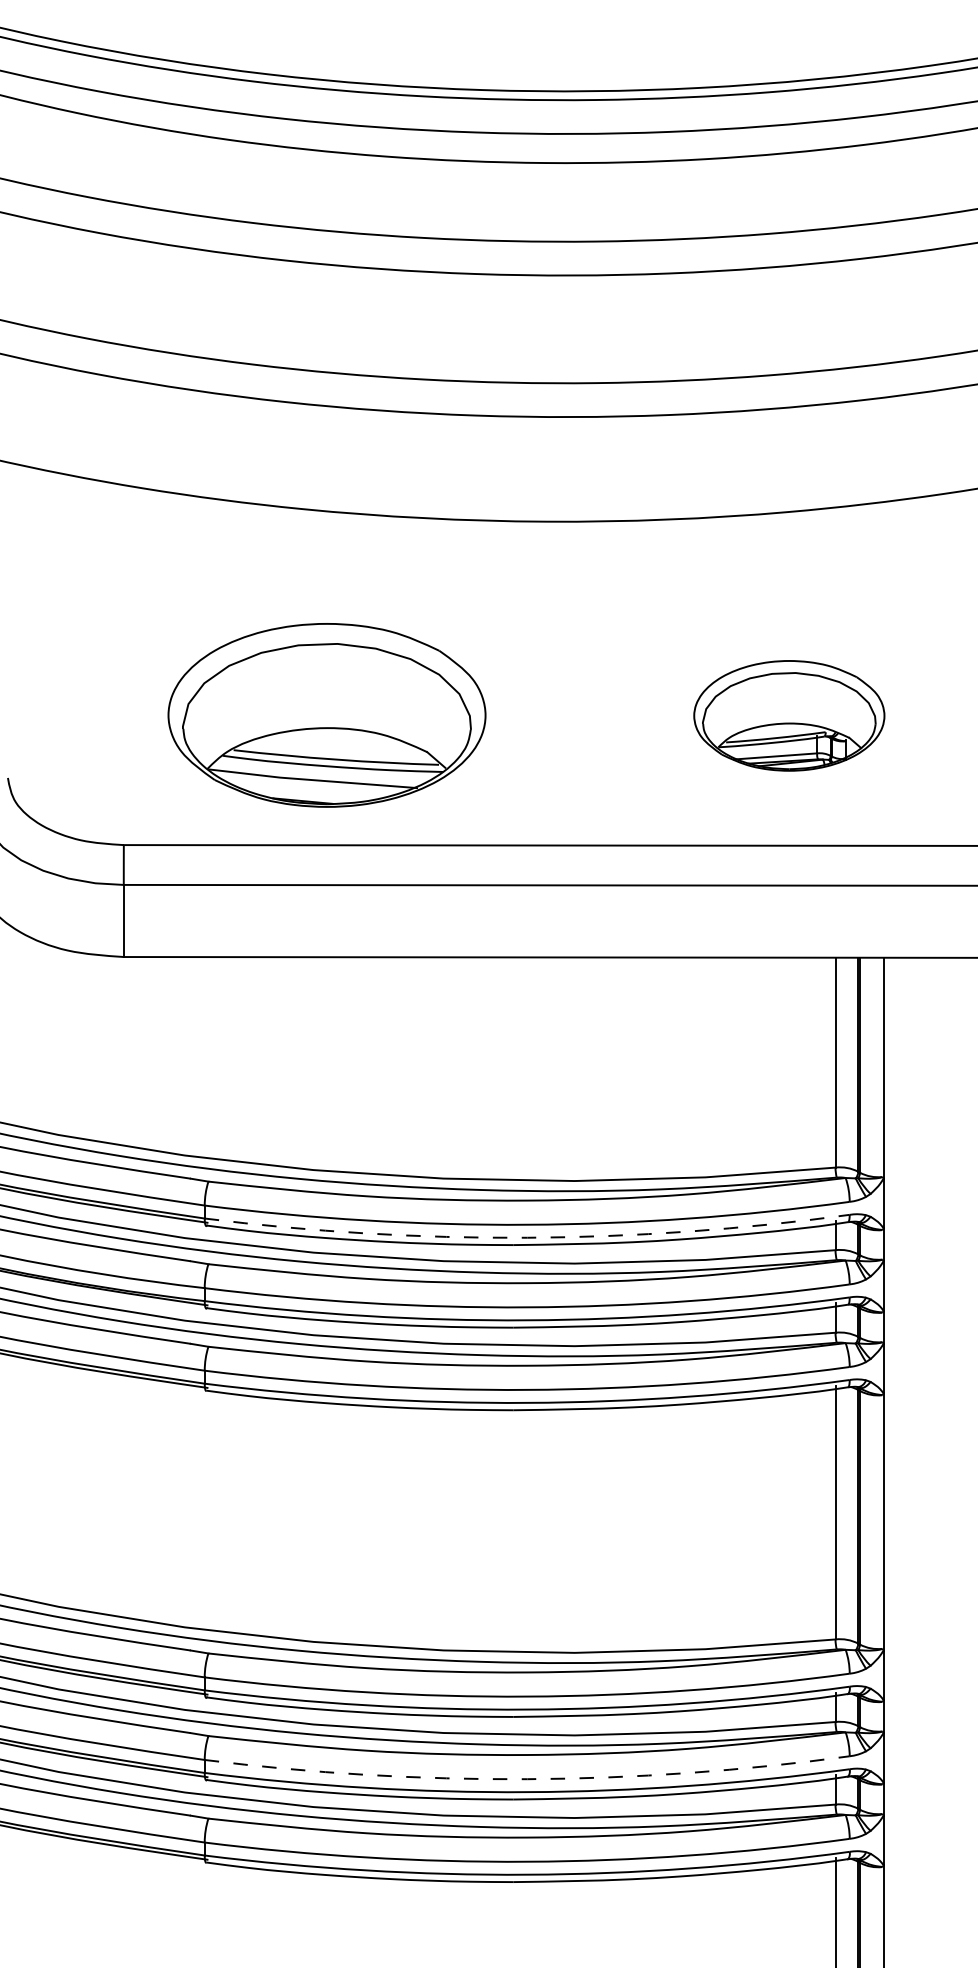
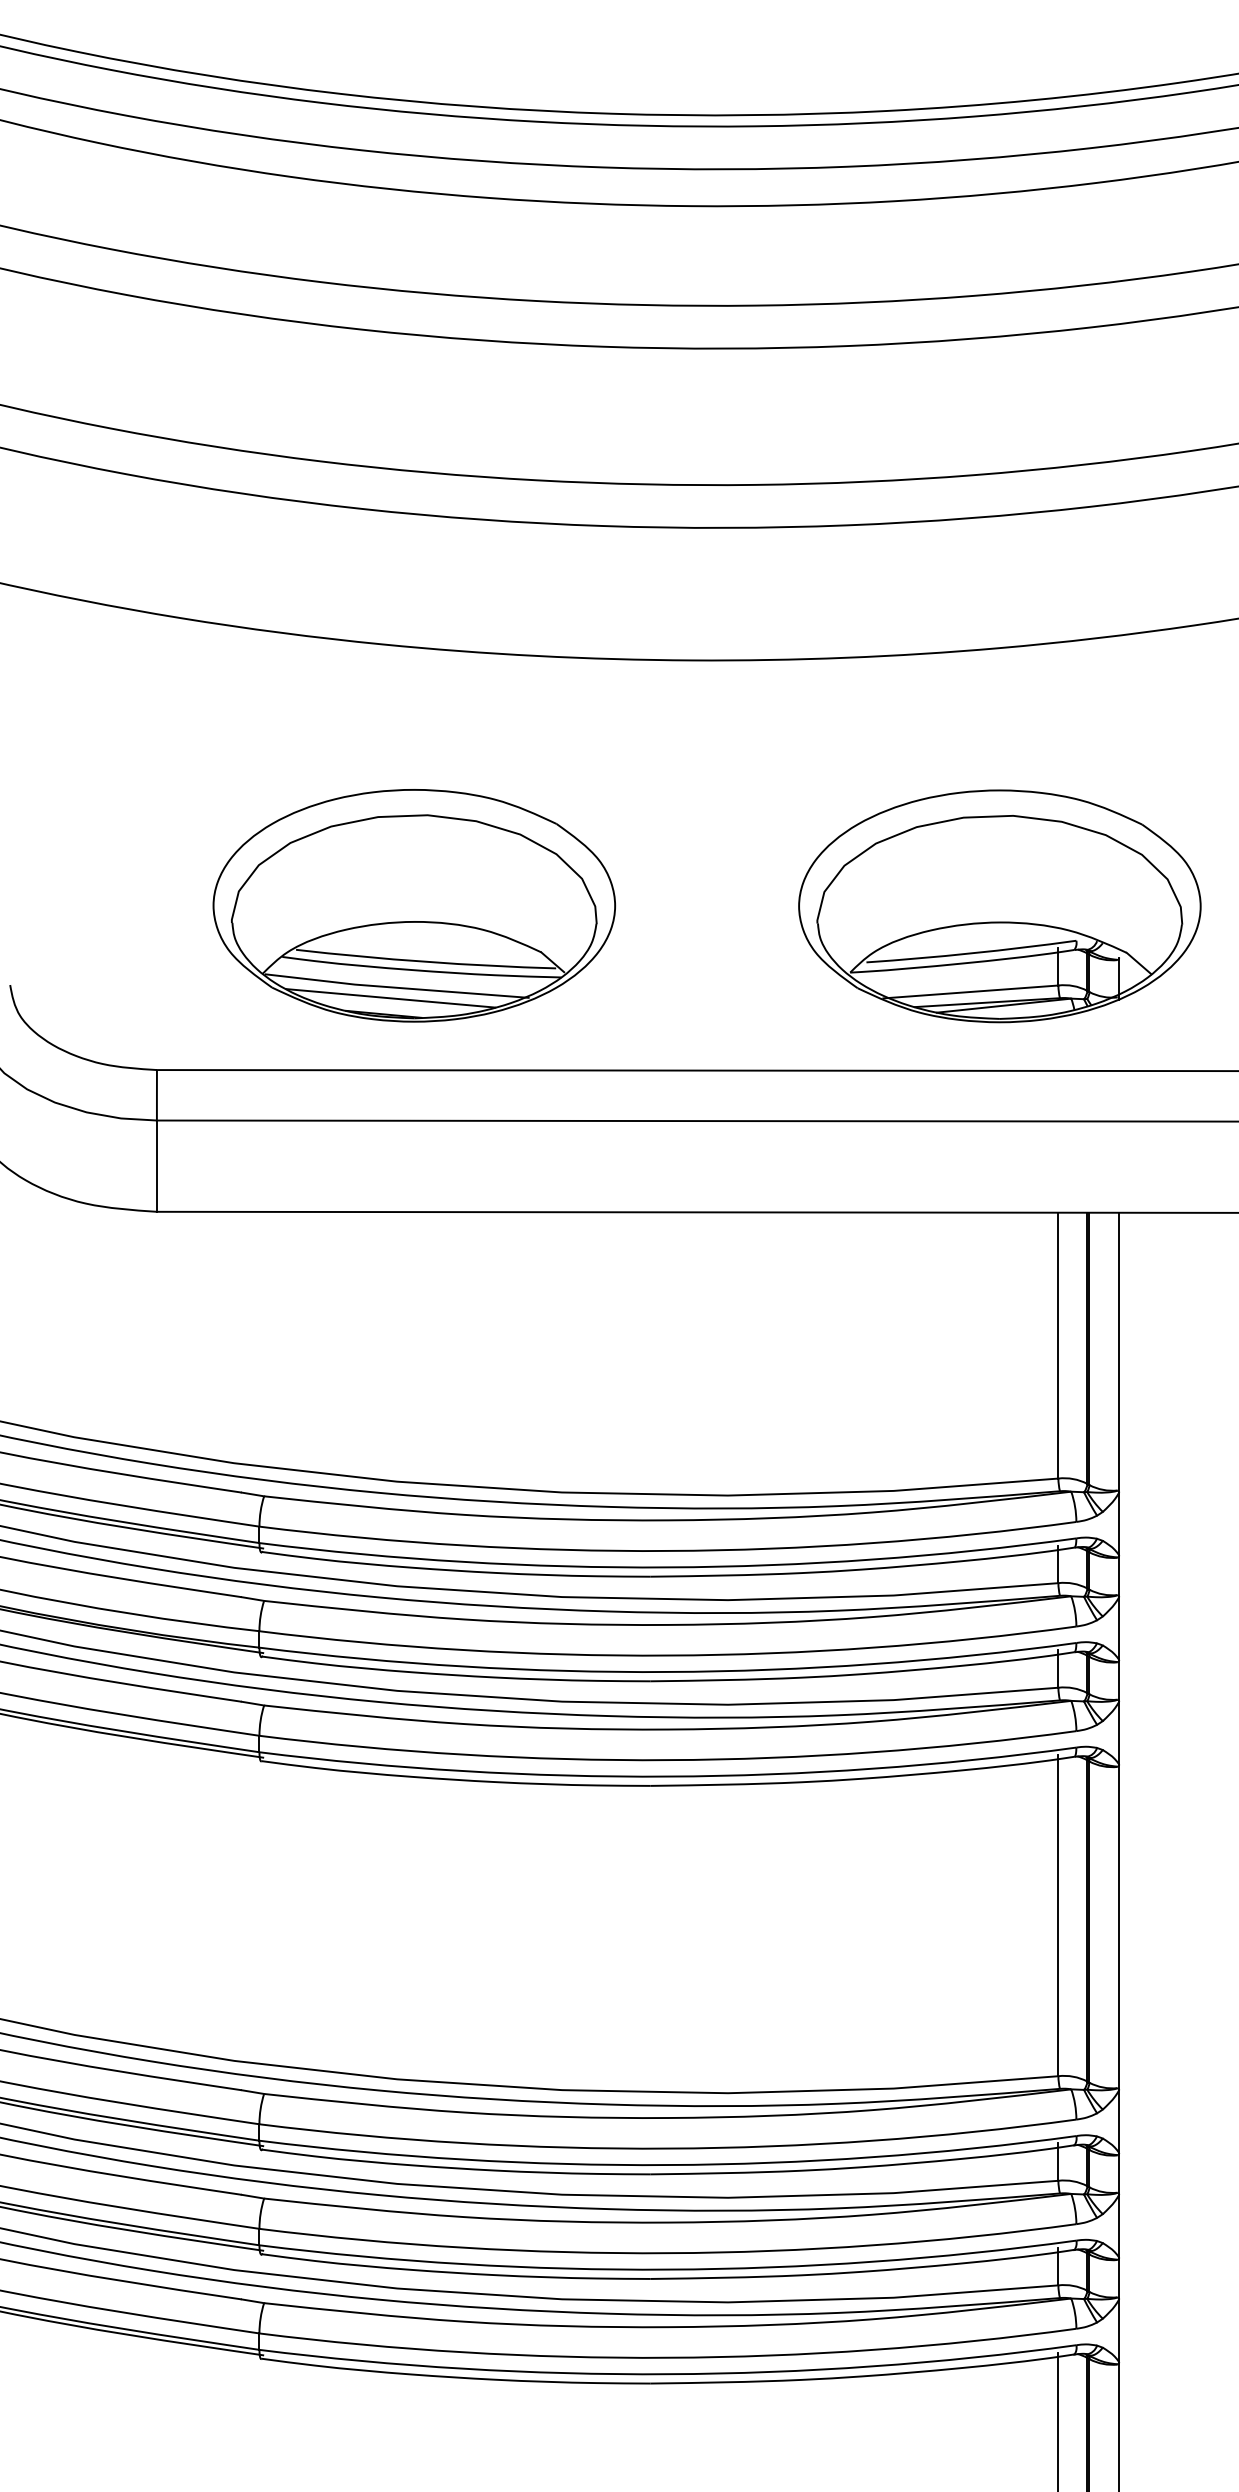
part: (789, 715) -> (999, 906), size x1.67
line: (308, 788) -> (390, 998), added
arc: (527, 1237) -> (668, 1567), dashed -> solid
arc: (527, 1779) -> (668, 2253), dashed -> solid

